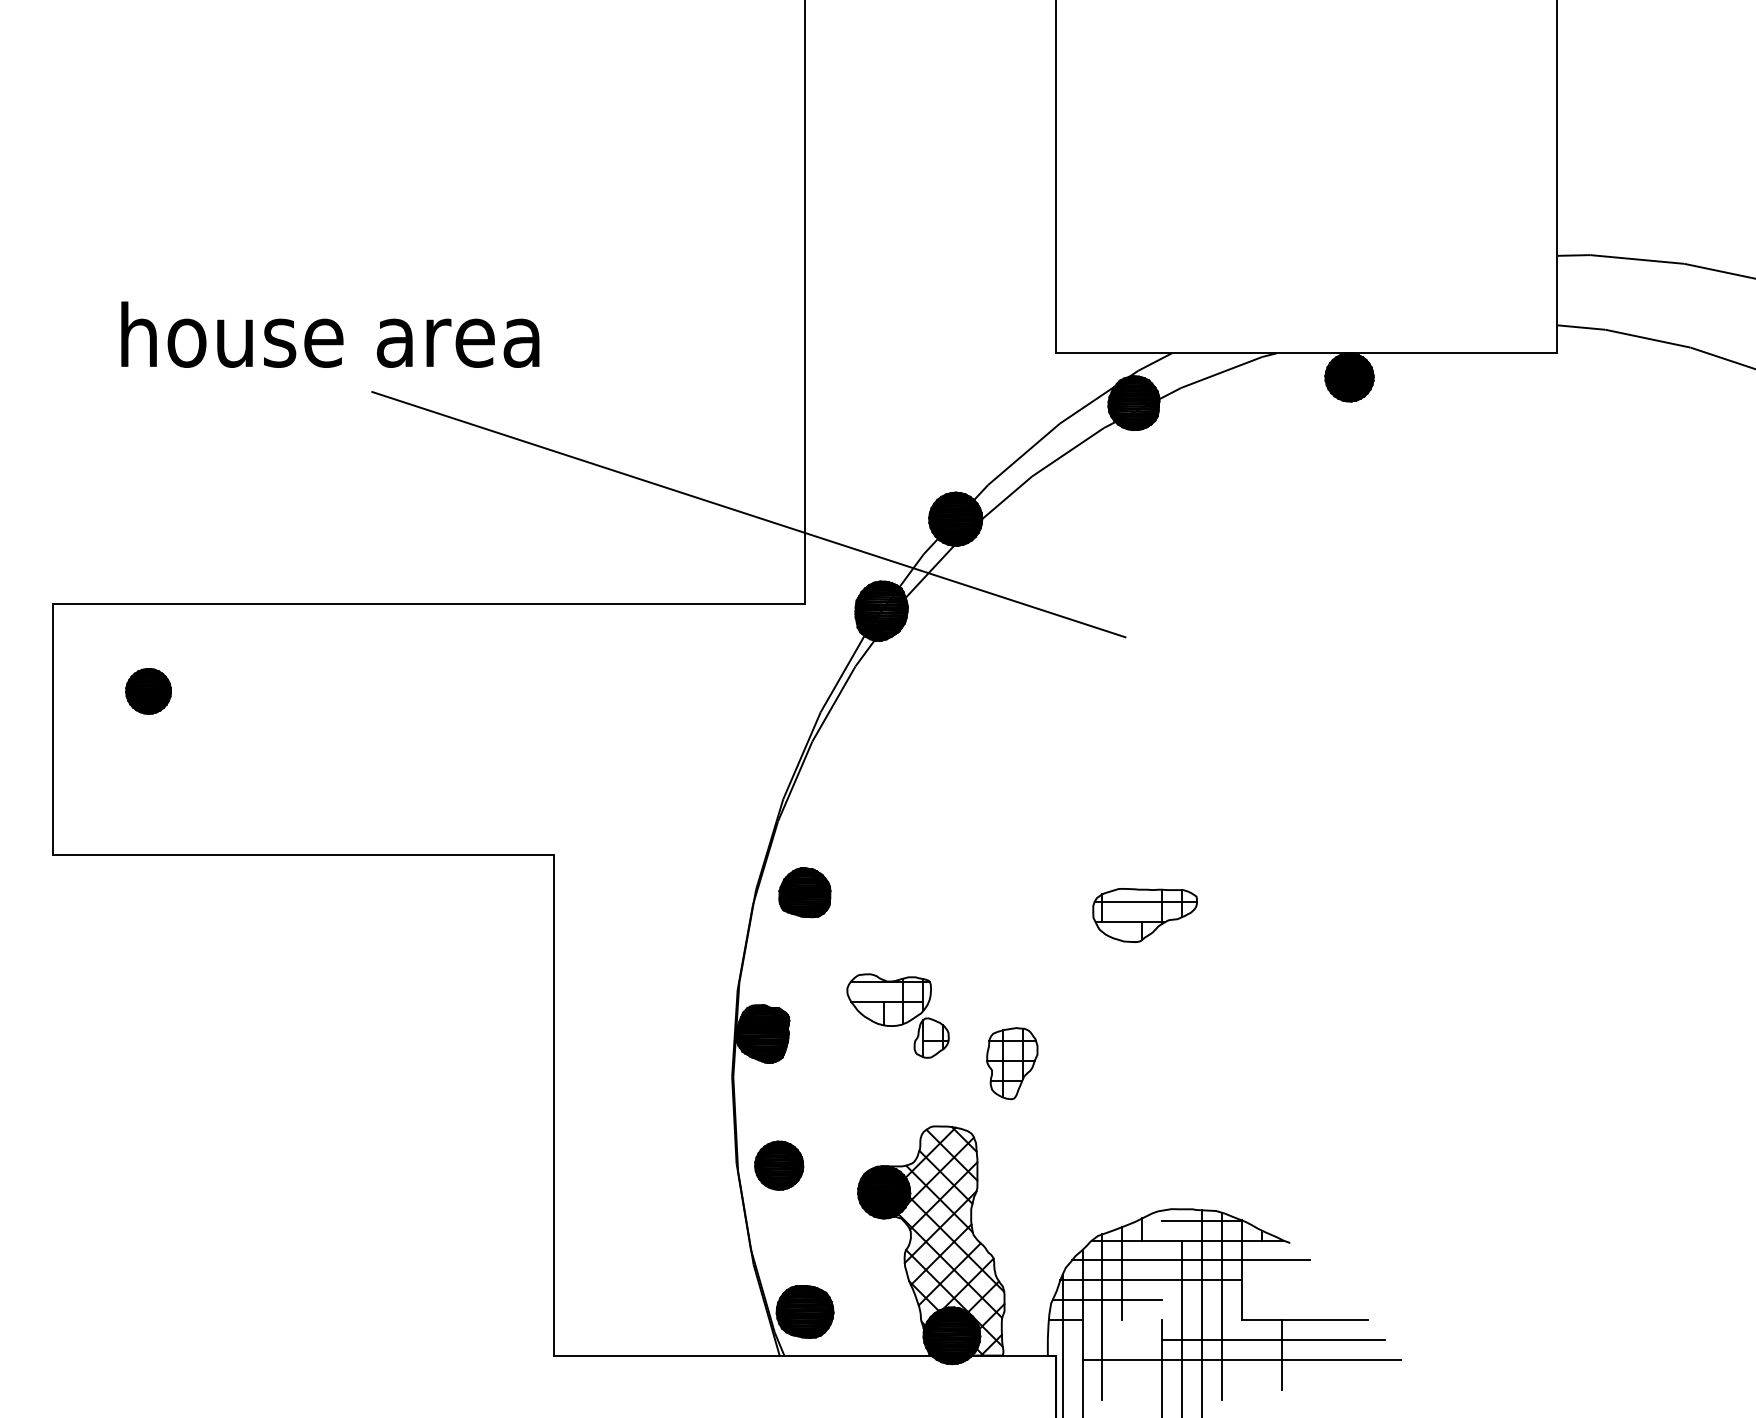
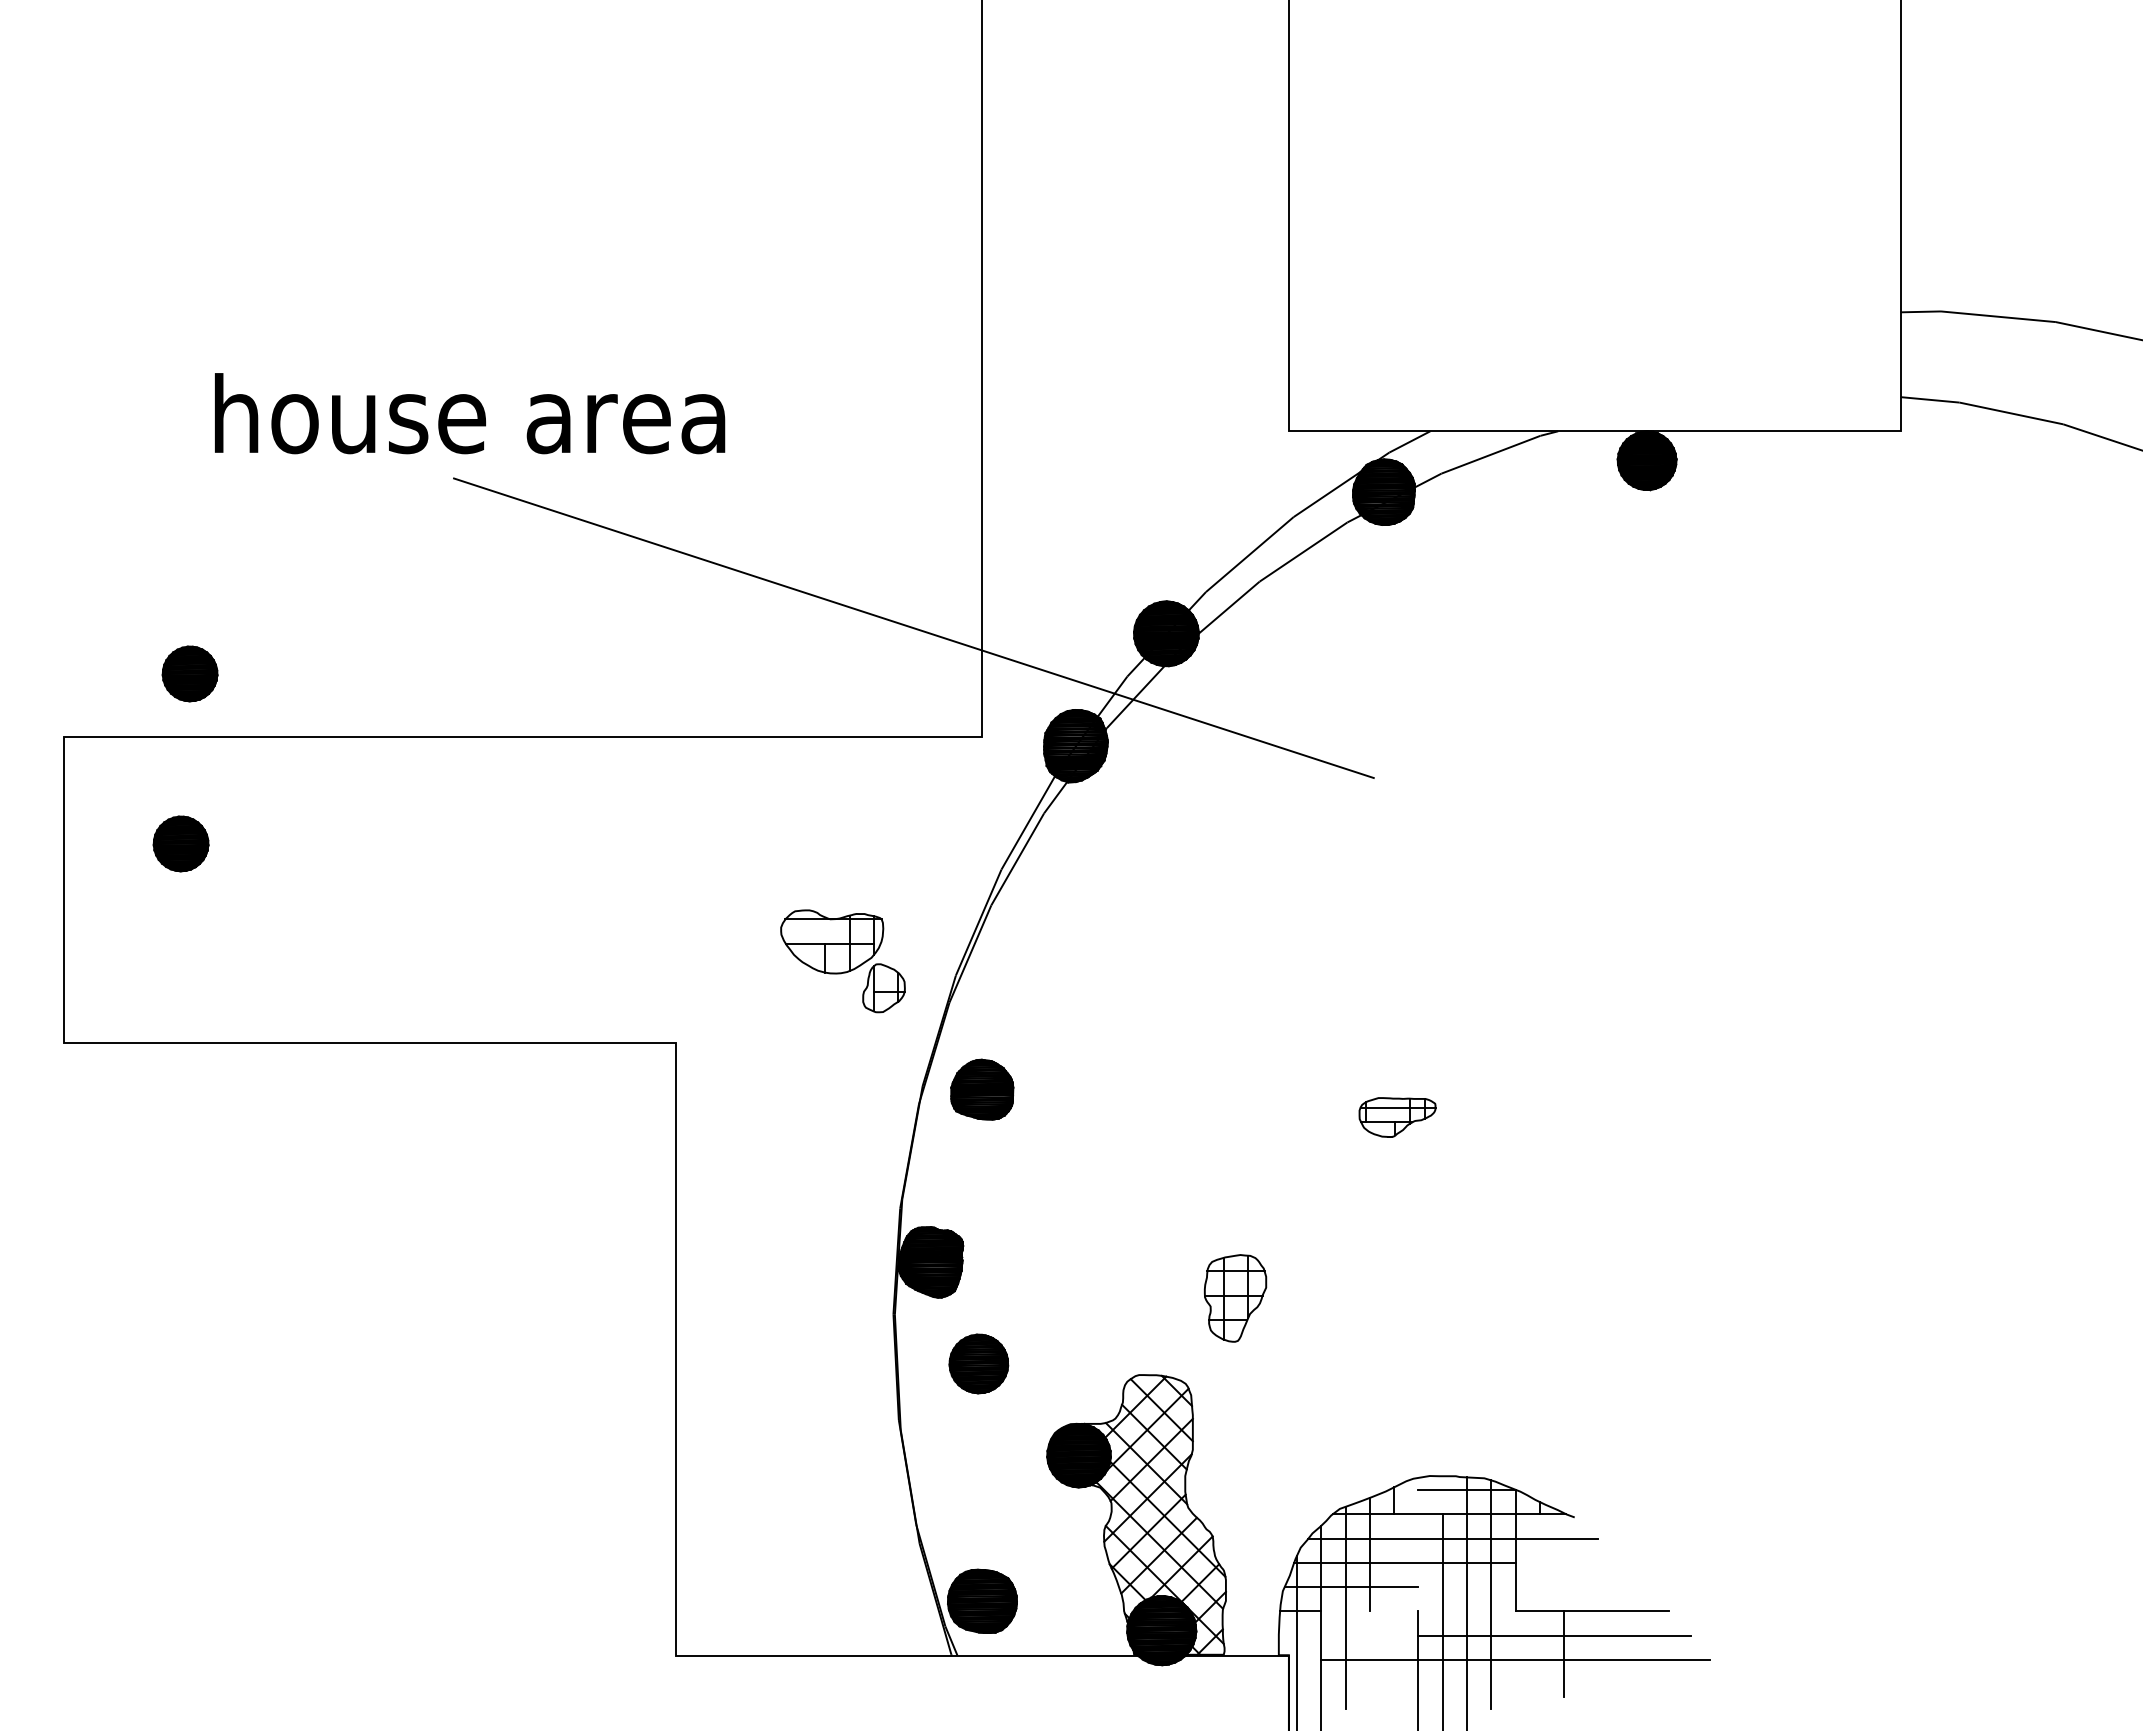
text: (330, 334) -> (470, 413), moved
part: (155, 551) -> (189, 673), added
part: (1145, 915) -> (1397, 1117), size x0.6
part: (897, 1016) -> (842, 961), moved
part: (778, 1165) -> (978, 1363), moved

